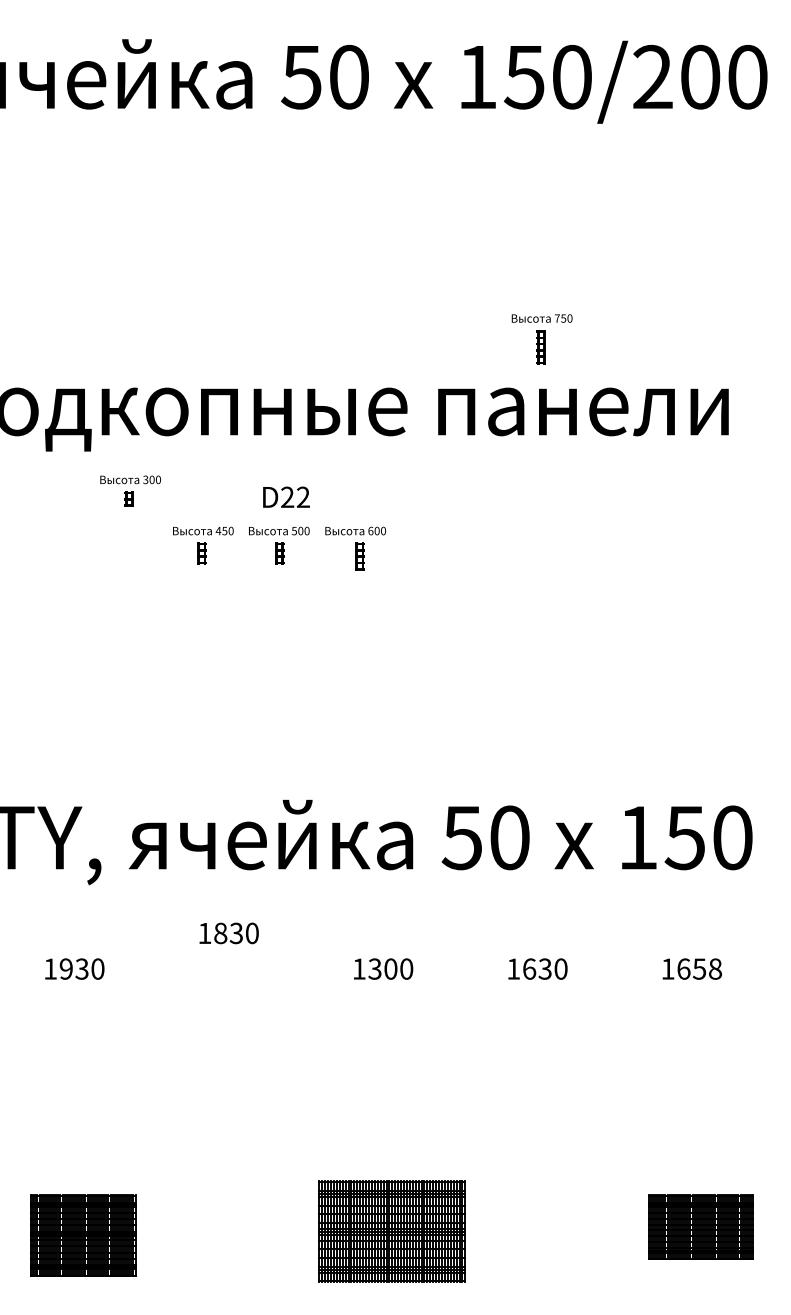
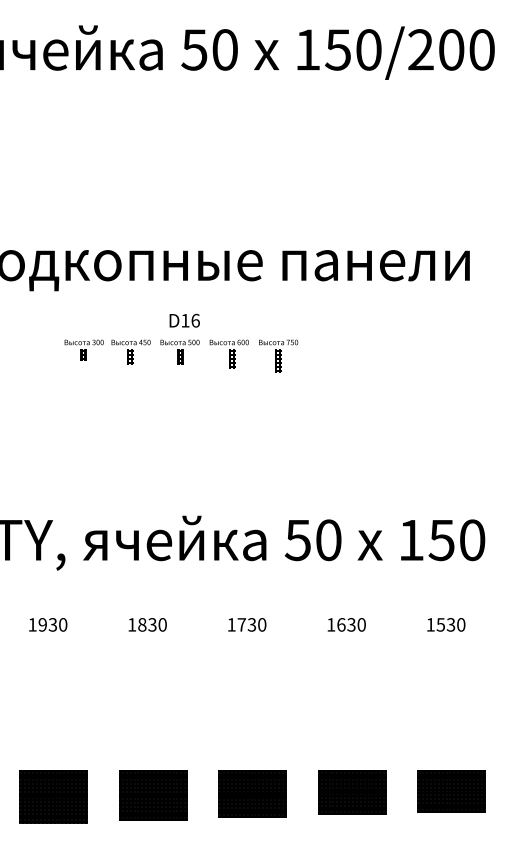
part: (542, 338) -> (278, 355), moved
part: (129, 490) -> (83, 349), moved
text: (295, 496) -> (190, 320), D22 -> D16
text: (228, 932) -> (147, 624), moved
text: (382, 968) -> (246, 624), 1300 -> 1730
text: (698, 968) -> (450, 624), 1658 -> 1530
part: (546, 1229) -> (352, 792), added
part: (391, 1230) -> (252, 793), size x0.71
part: (238, 1233) -> (153, 795), added

